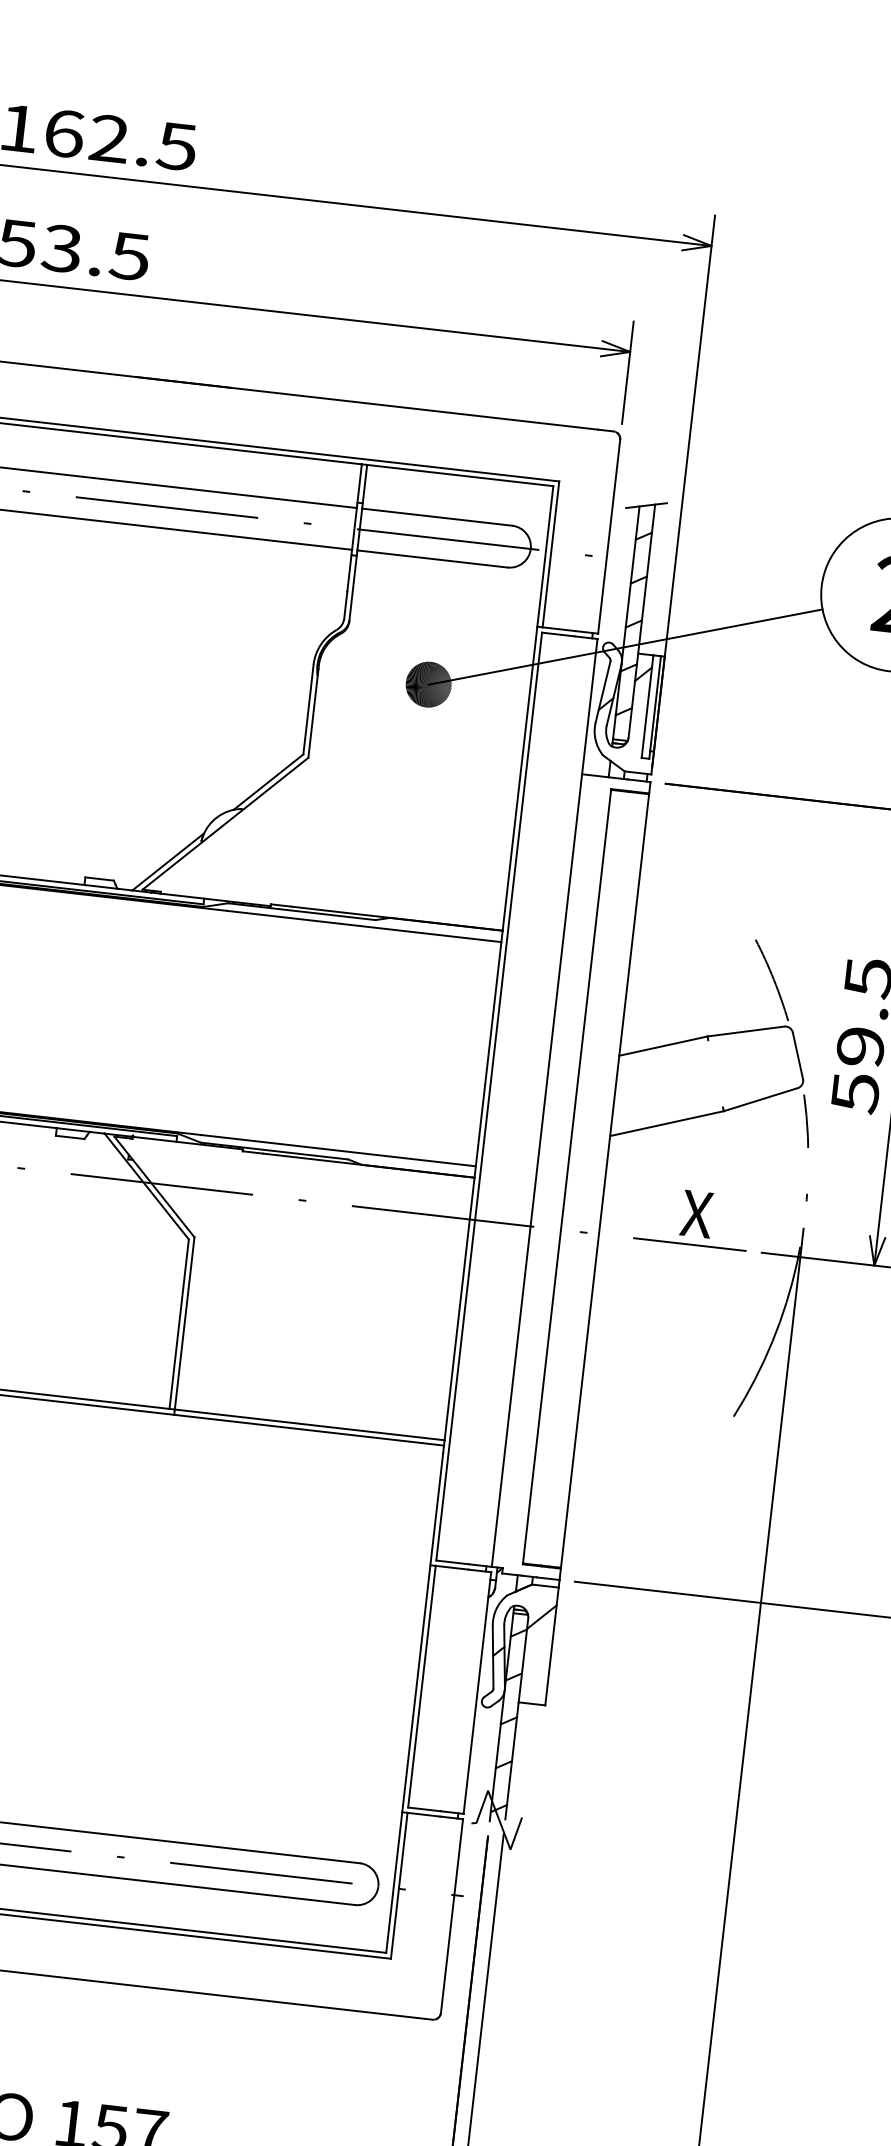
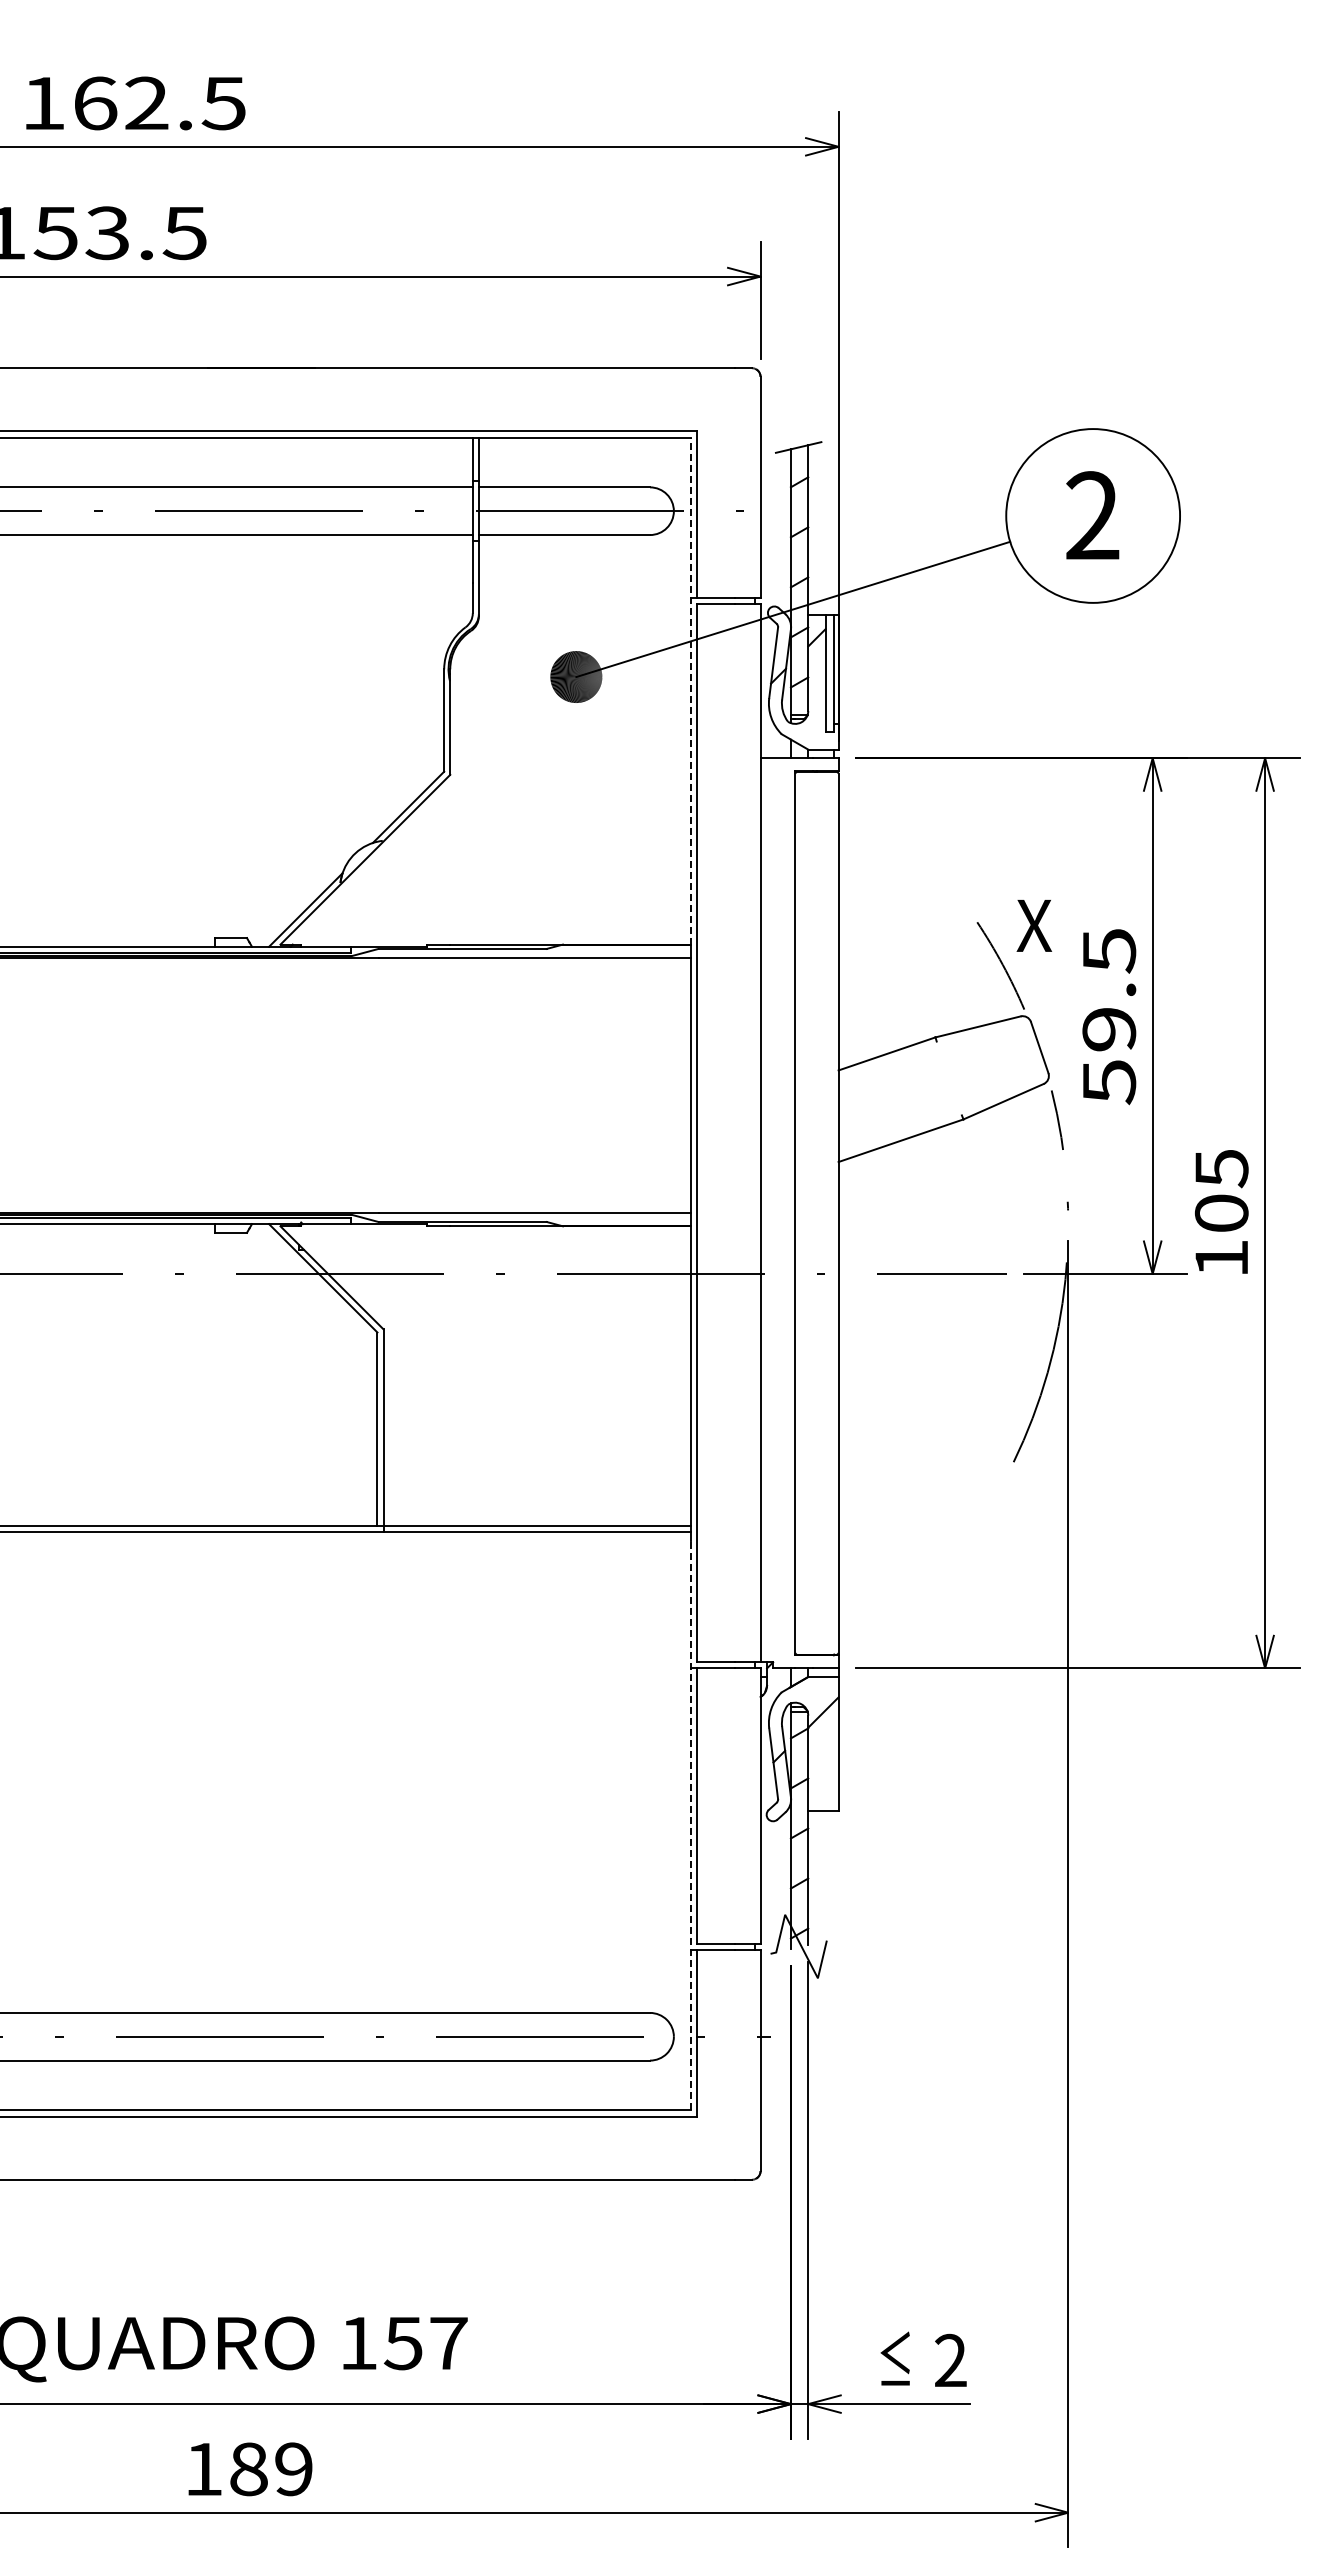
line: (528, 708) -> (691, 691), solid -> dashed
text: (696, 1213) -> (1033, 925), moved
line: (414, 1703) -> (691, 1825), solid -> dashed

